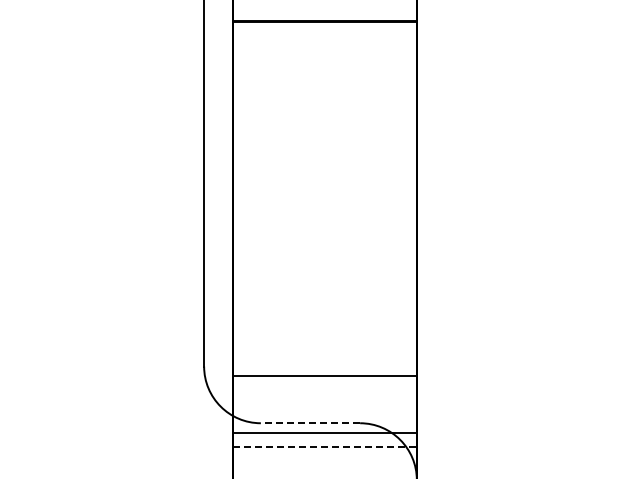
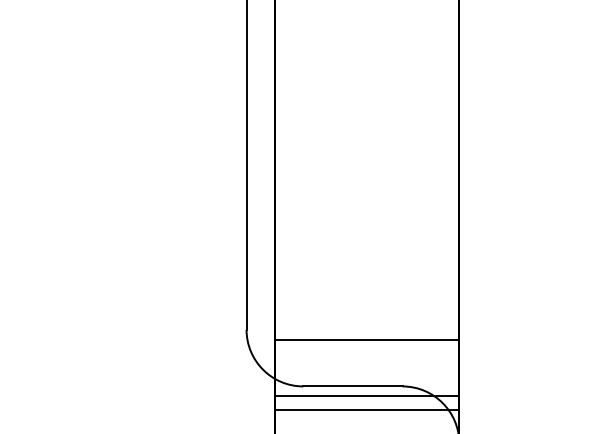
line: (310, 423) -> (352, 386), dashed -> solid
line: (325, 446) -> (367, 409), dashed -> solid

